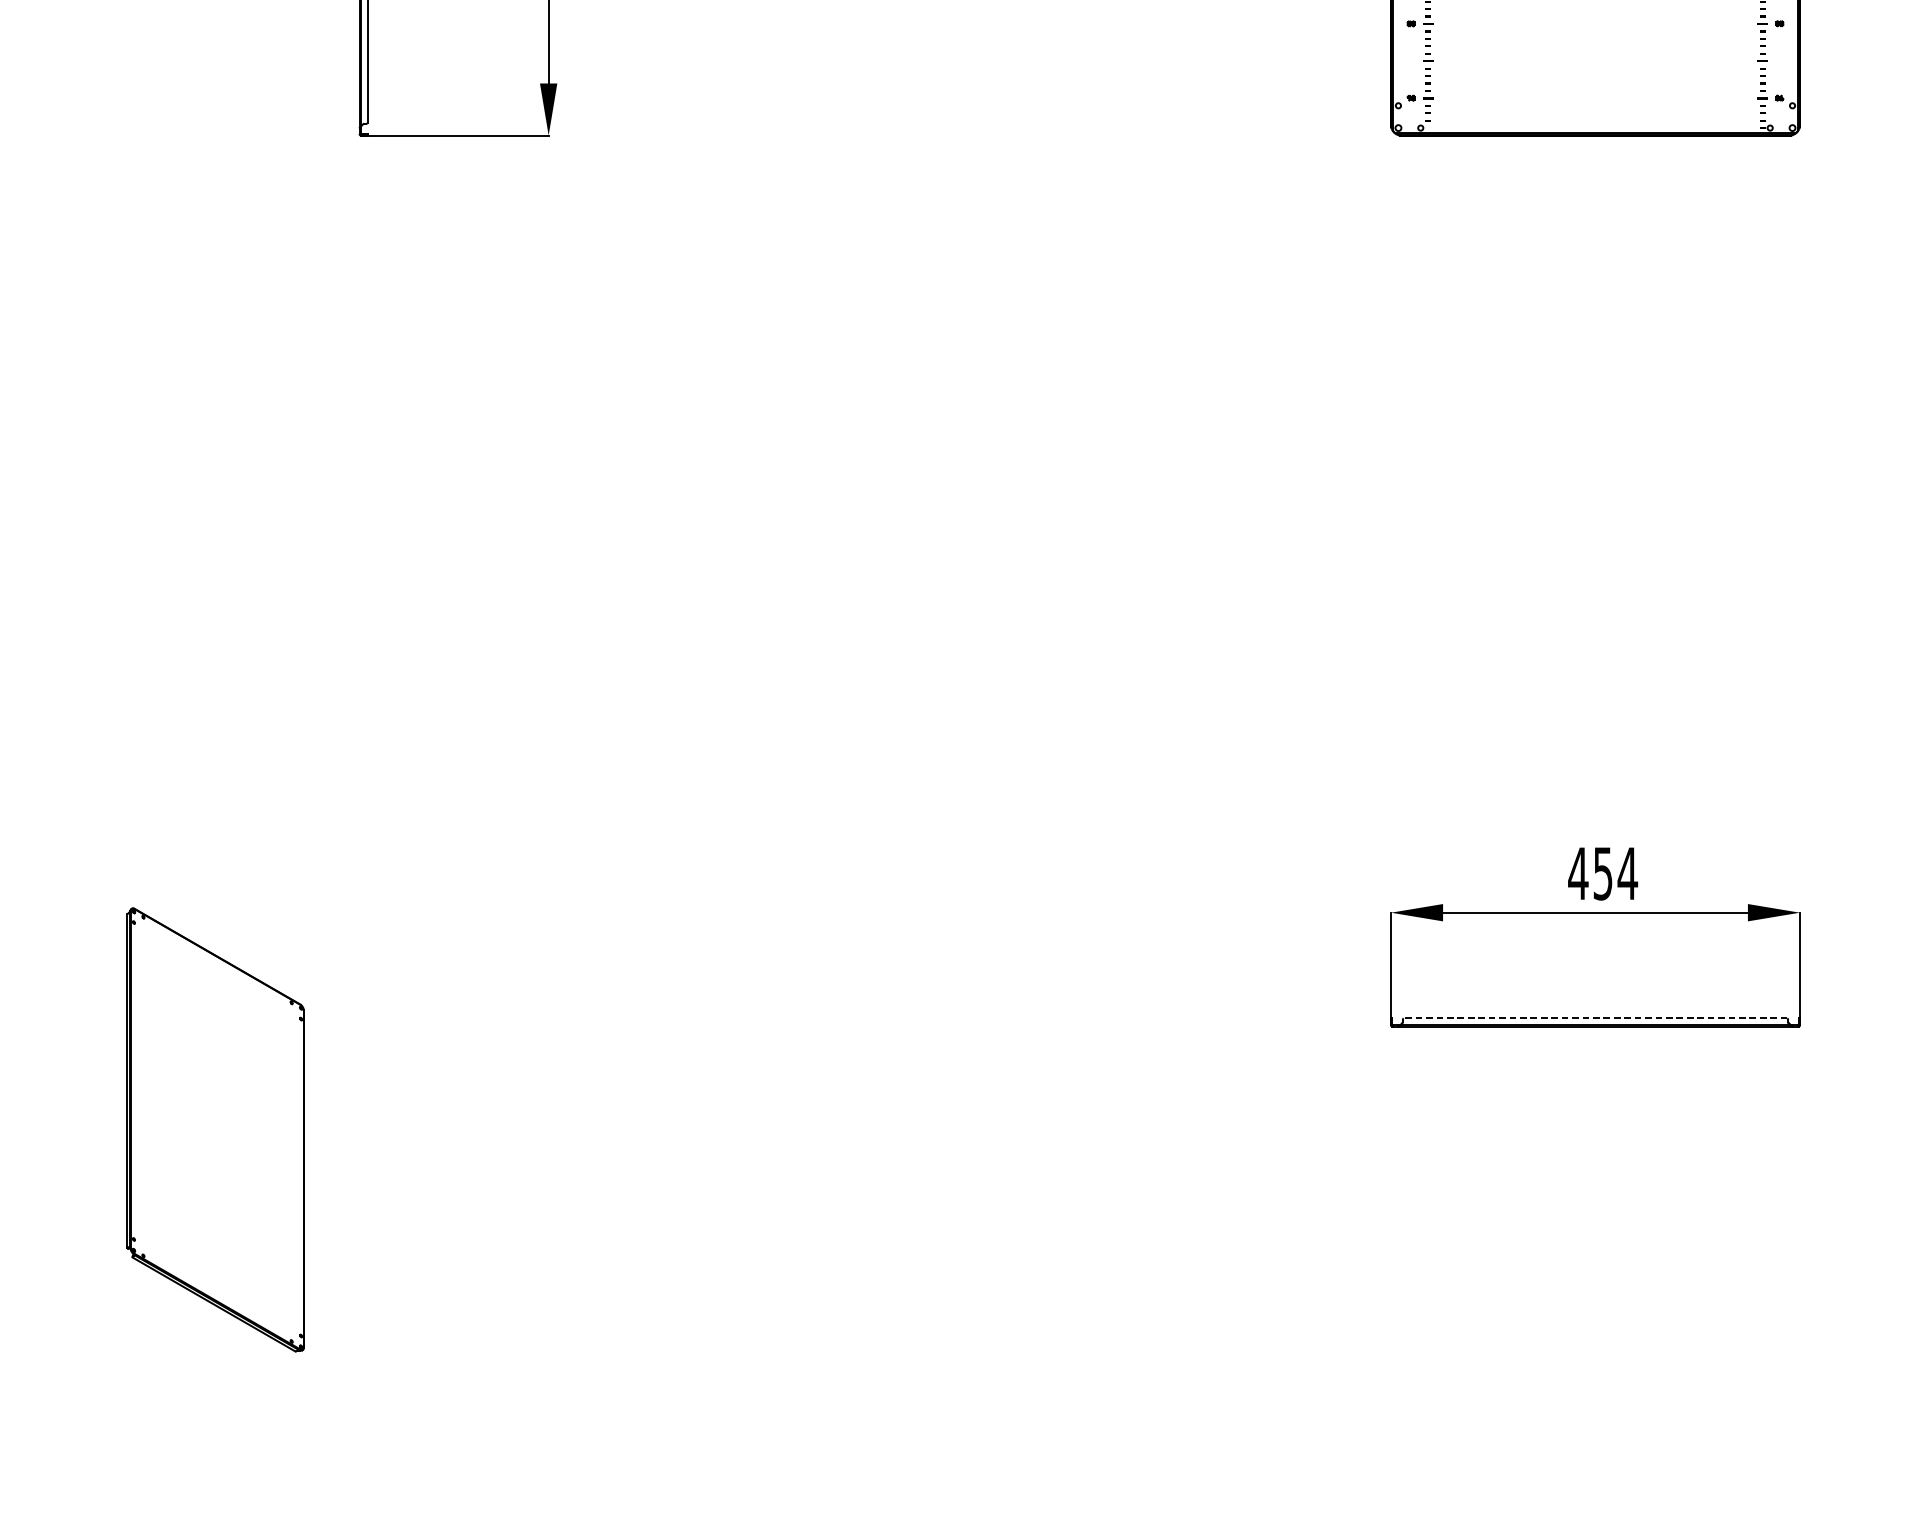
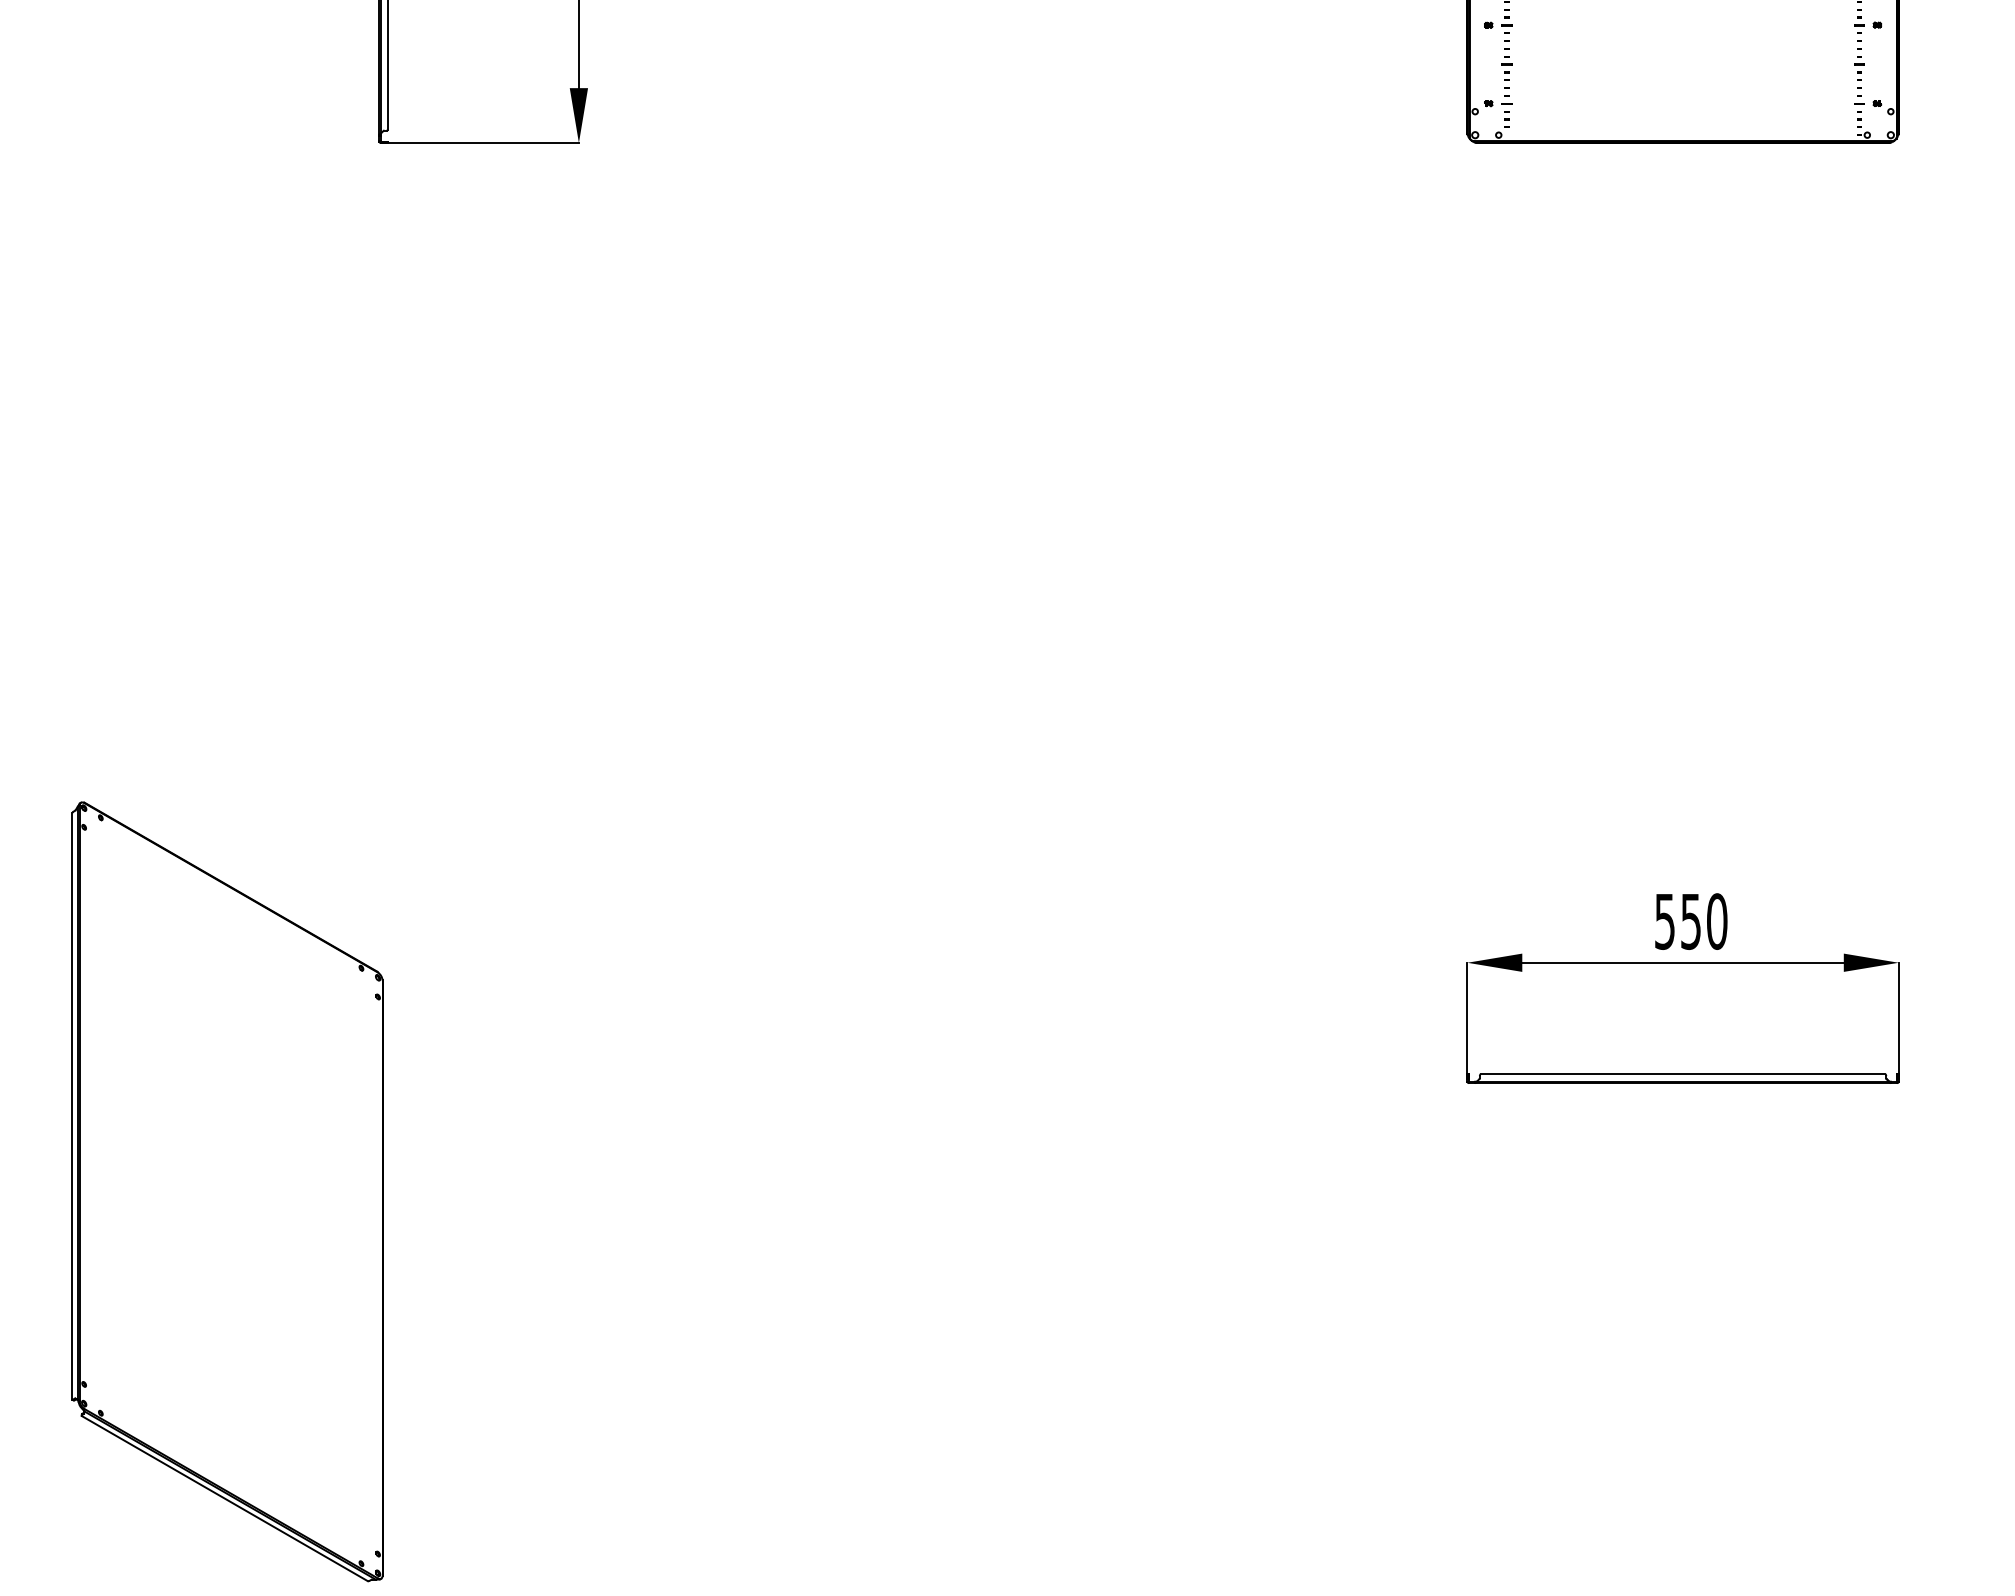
text: (1602, 873) -> (1690, 921), 454 -> 550
line: (1594, 1018) -> (1682, 1074), dashed -> solid
part: (215, 1129) -> (227, 1191), size x1.67

